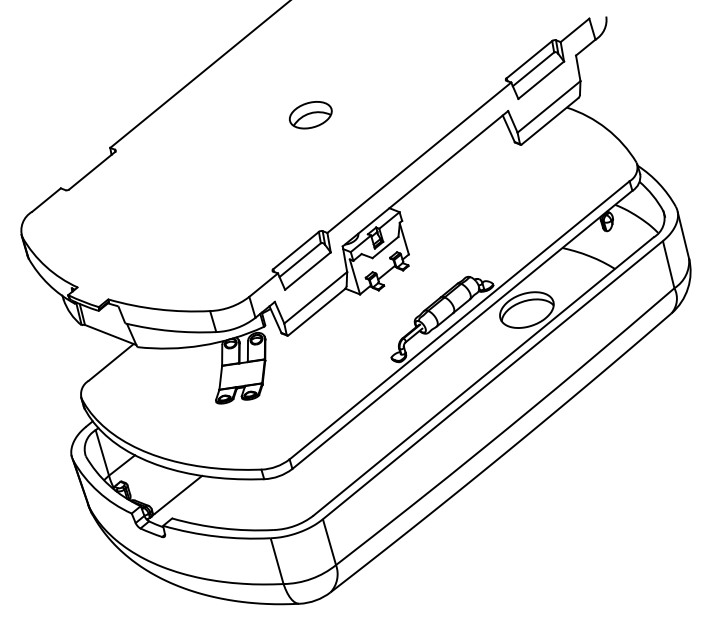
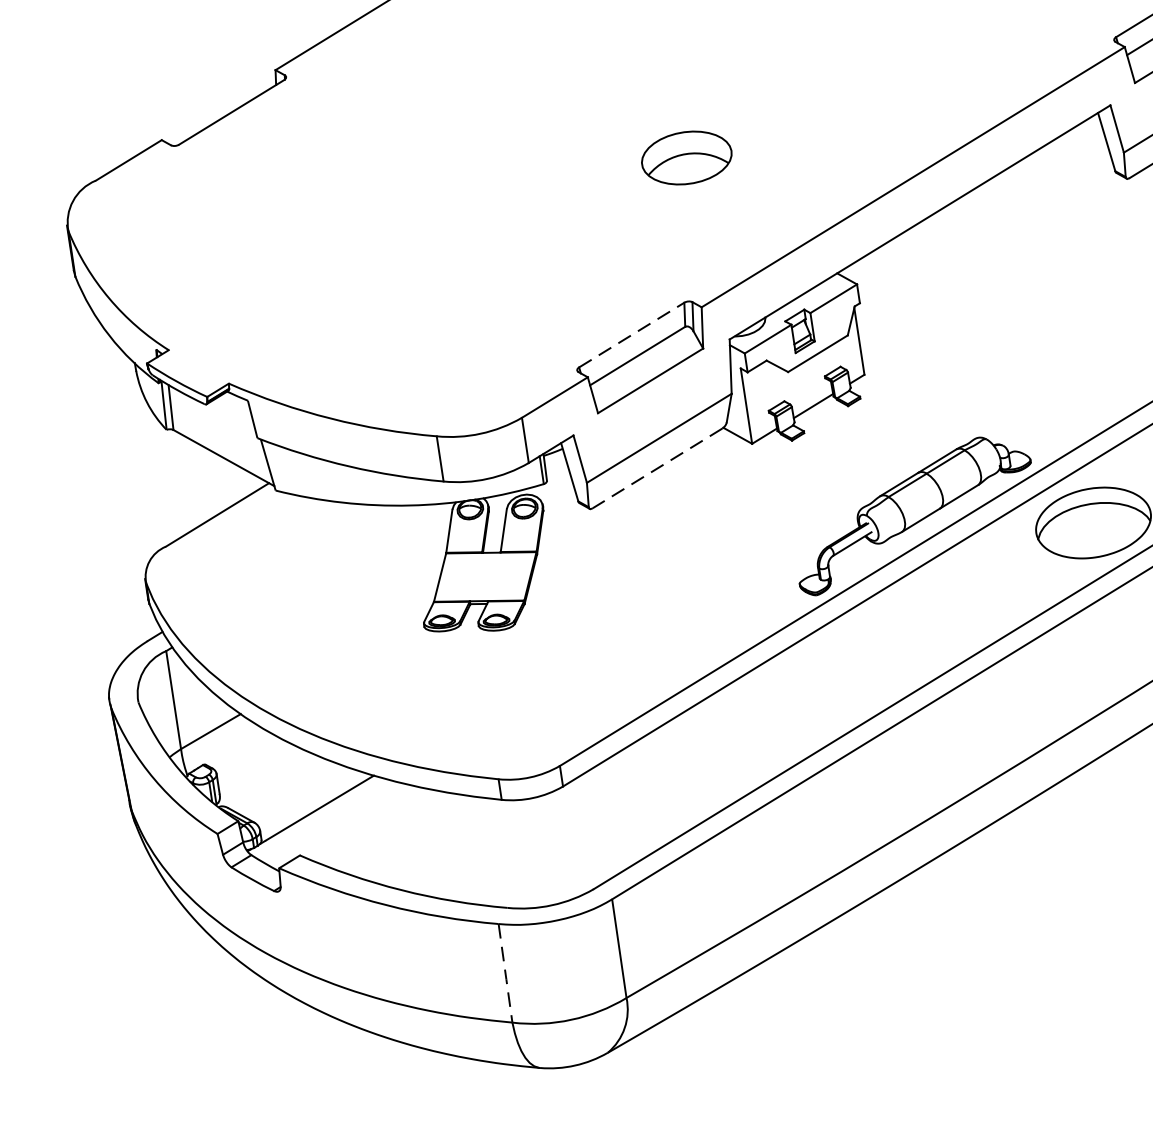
part: (310, 115) -> (686, 158), moved
line: (296, 250) -> (632, 334), solid -> dashed
line: (316, 312) -> (656, 469), solid -> dashed
line: (277, 561) -> (506, 974), solid -> dashed

